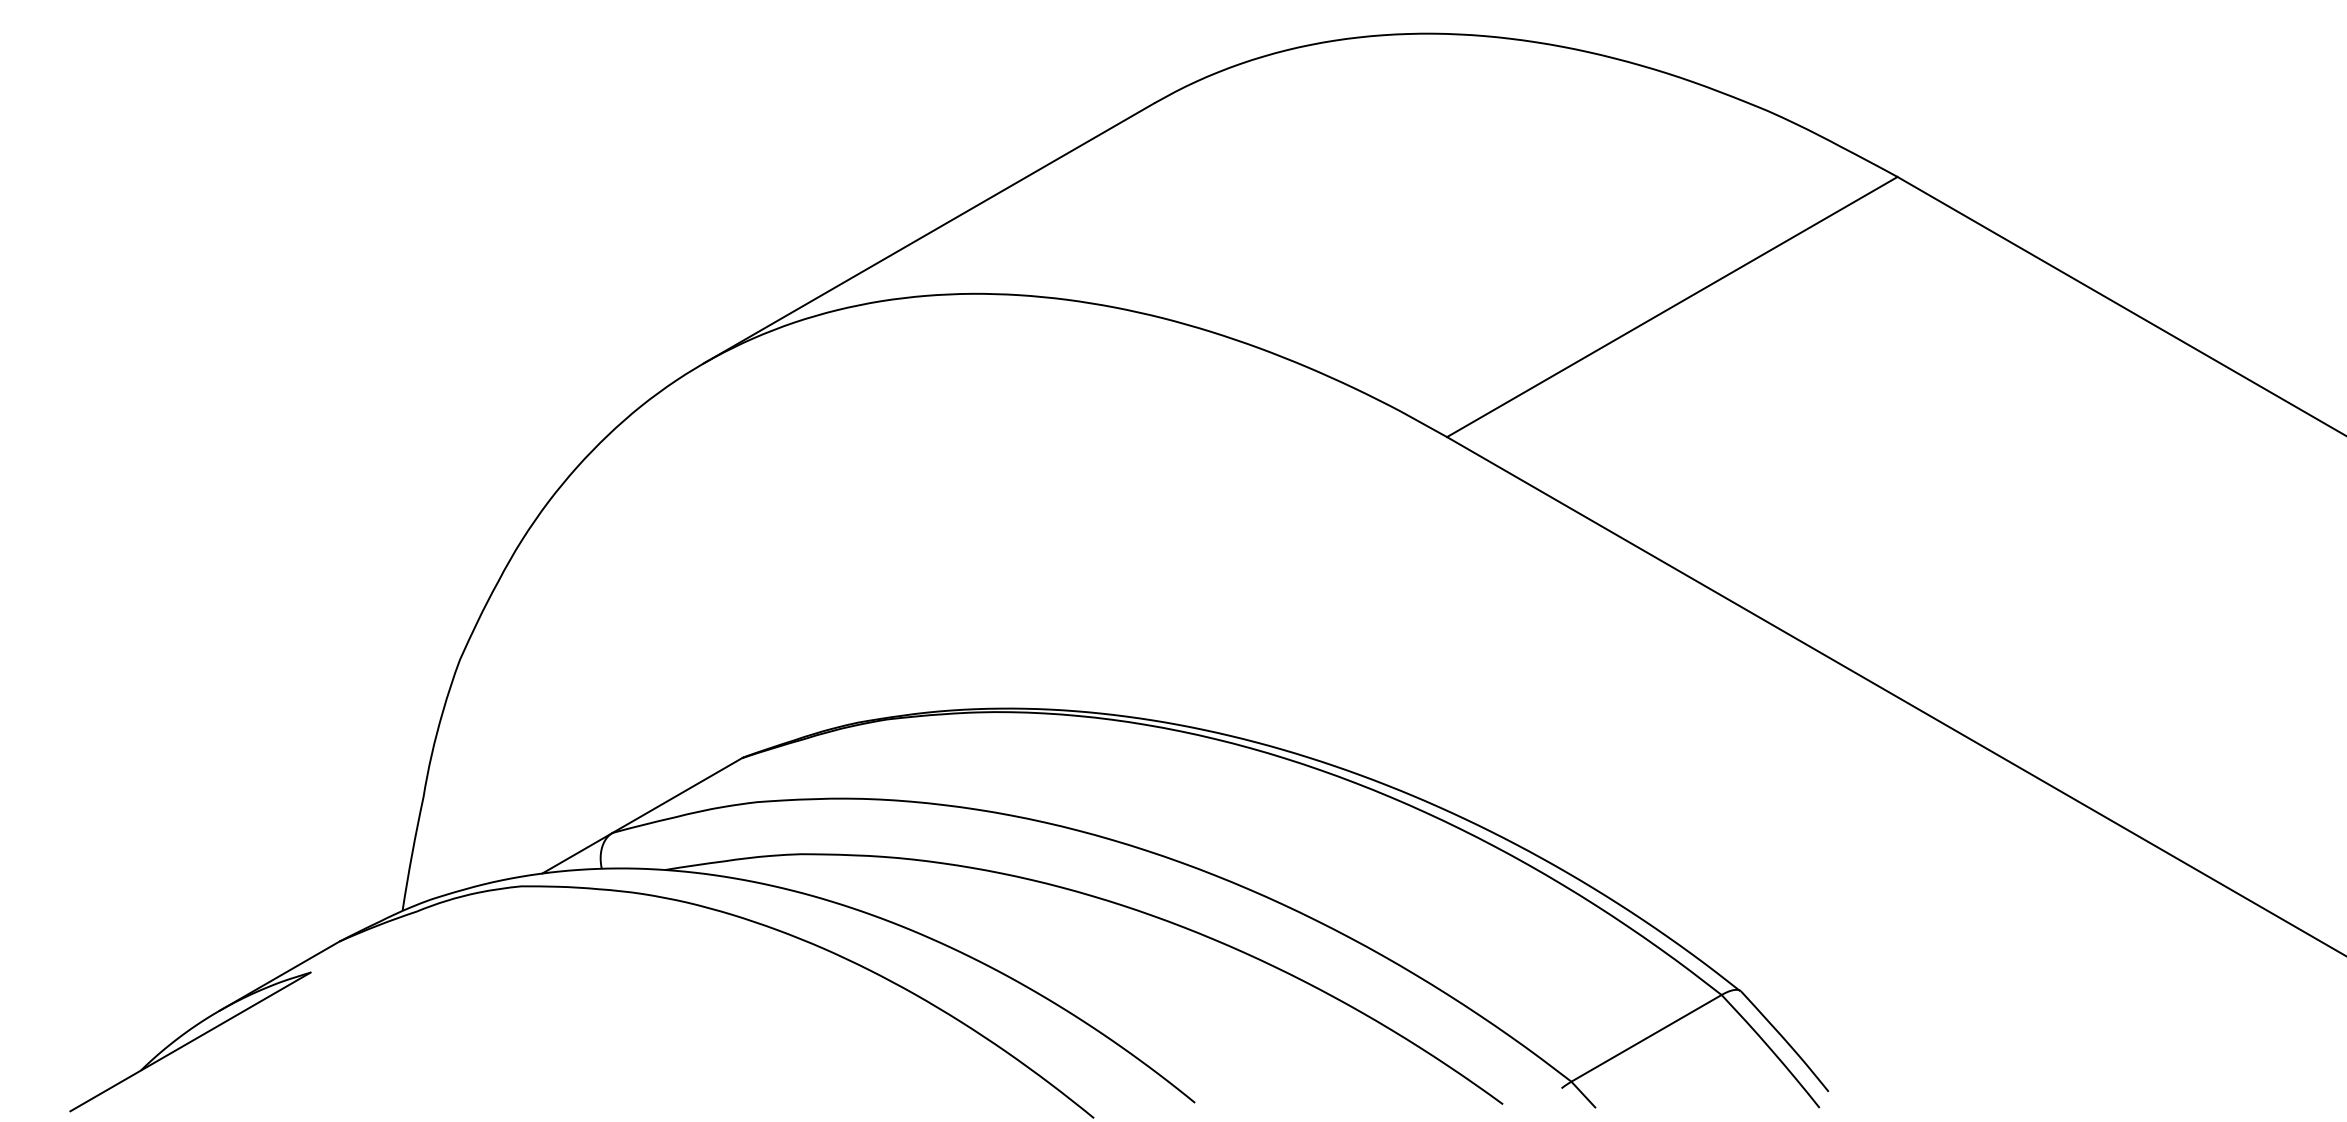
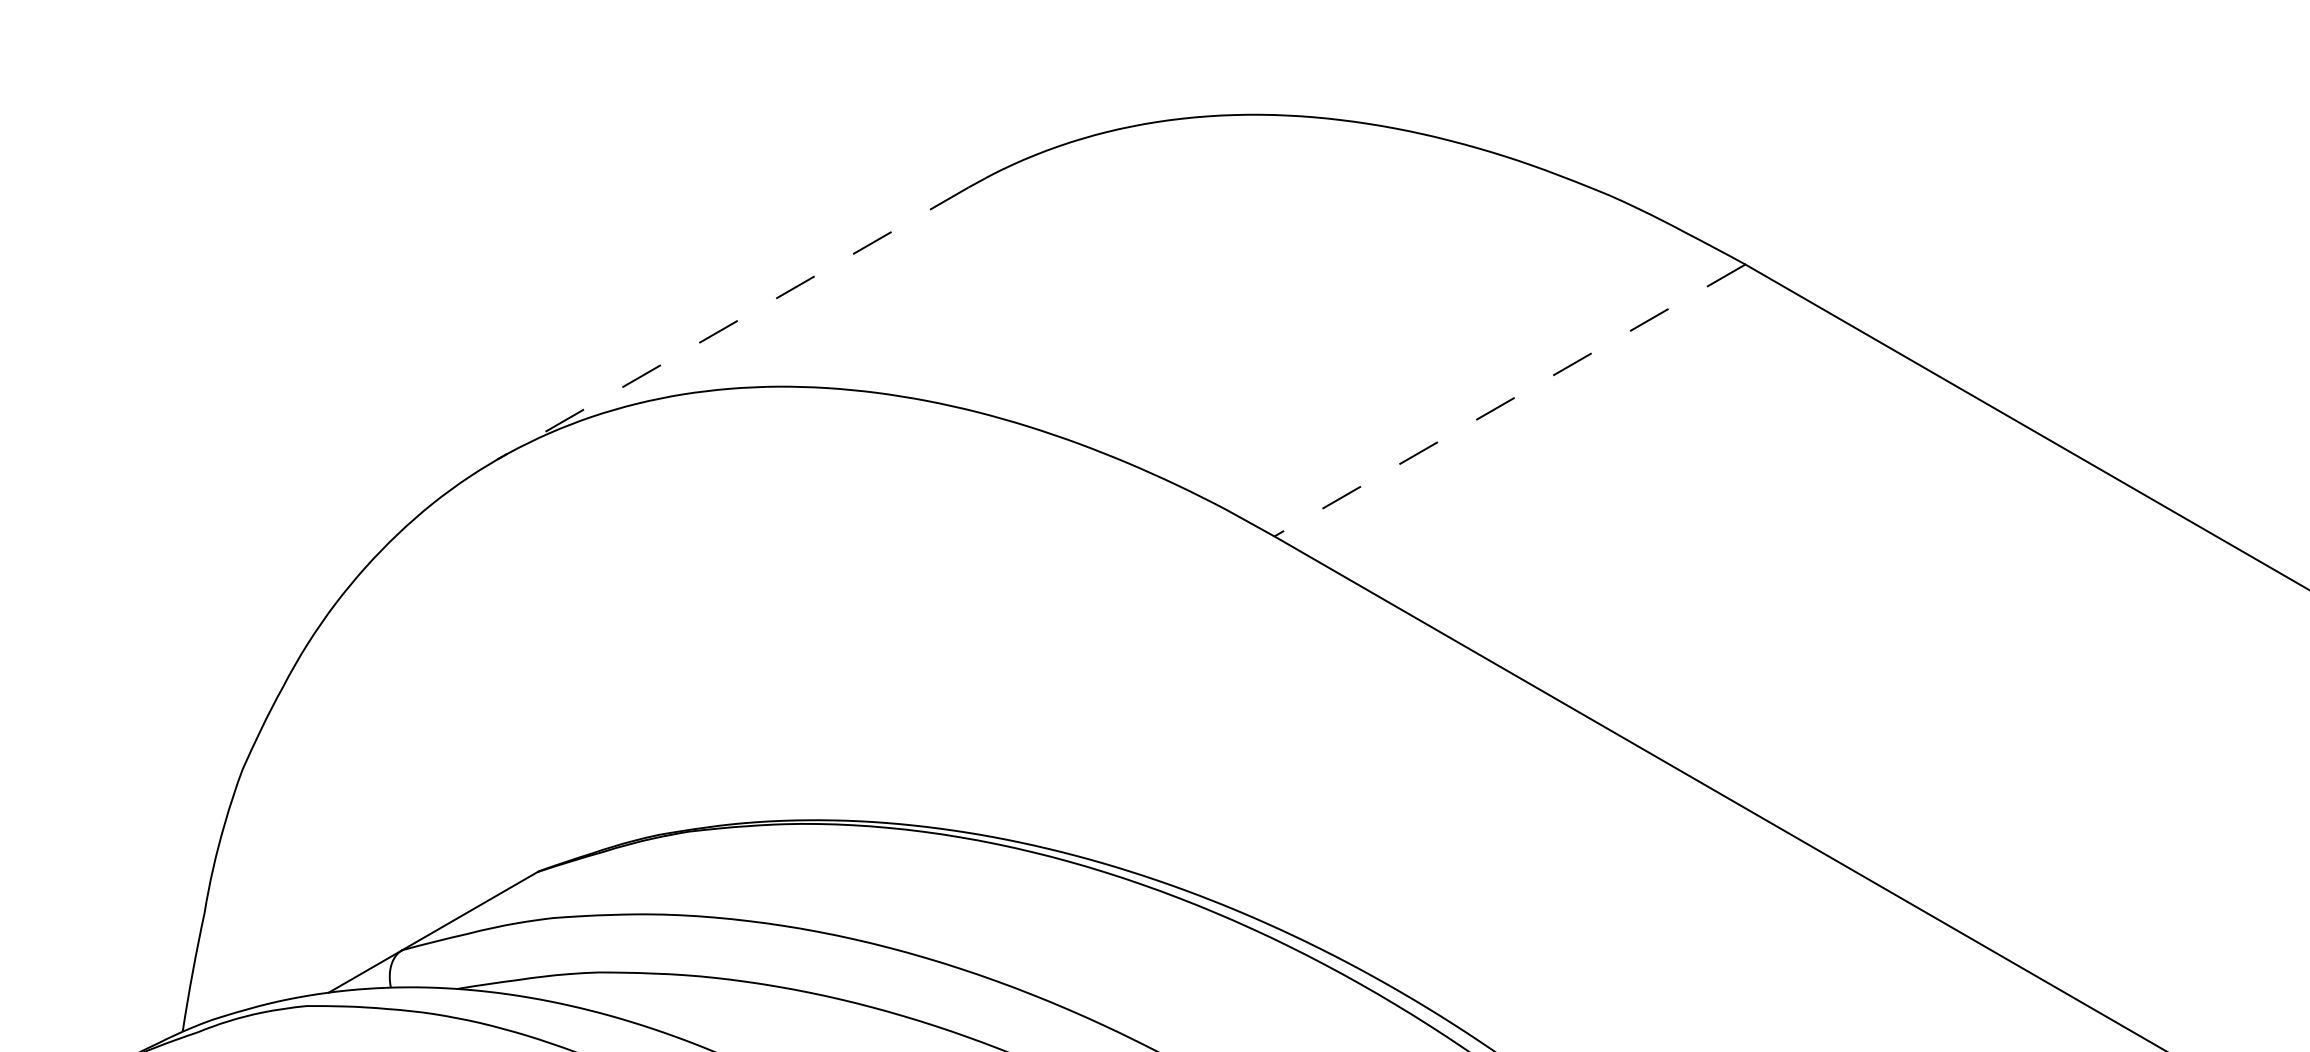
line: (928, 233) -> (732, 323), solid -> dashed
line: (1671, 307) -> (1509, 400), solid -> dashed

